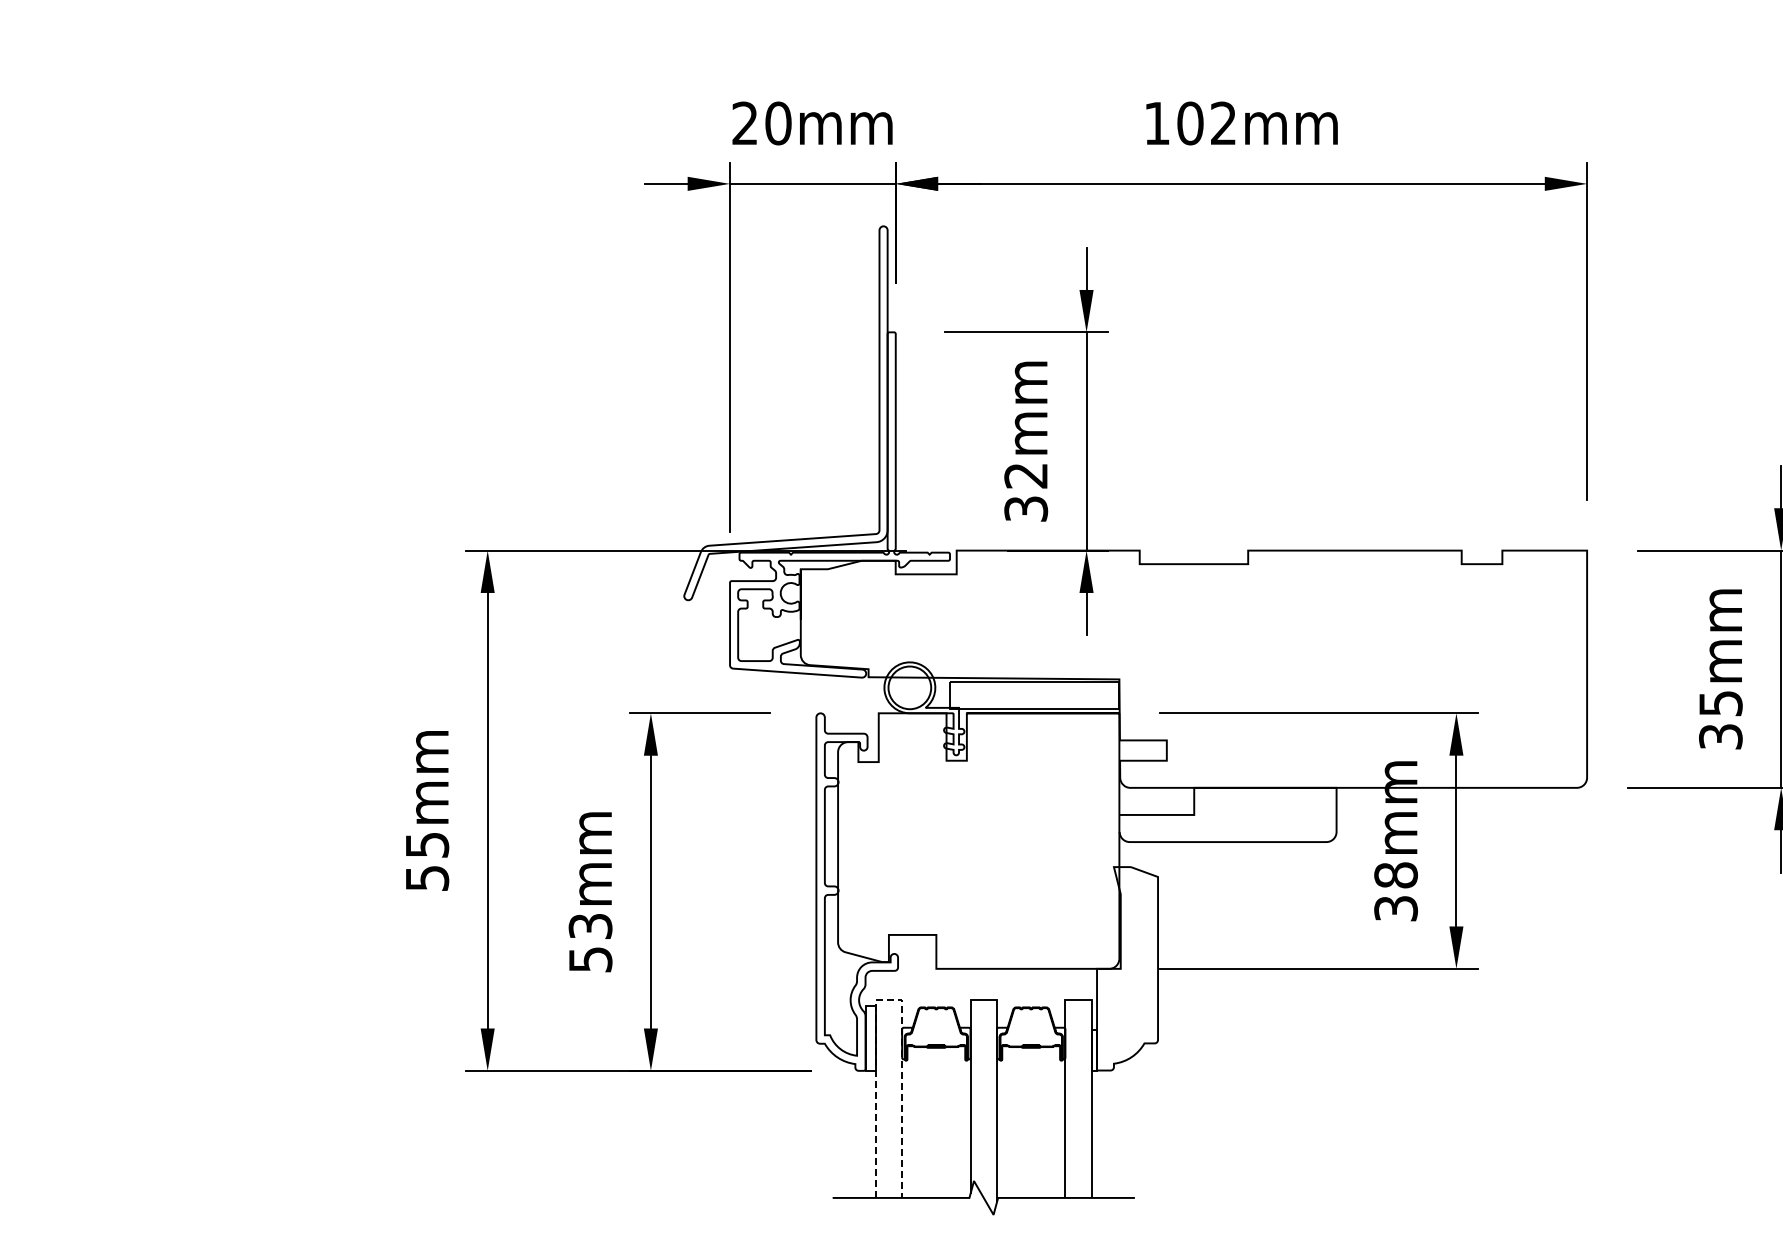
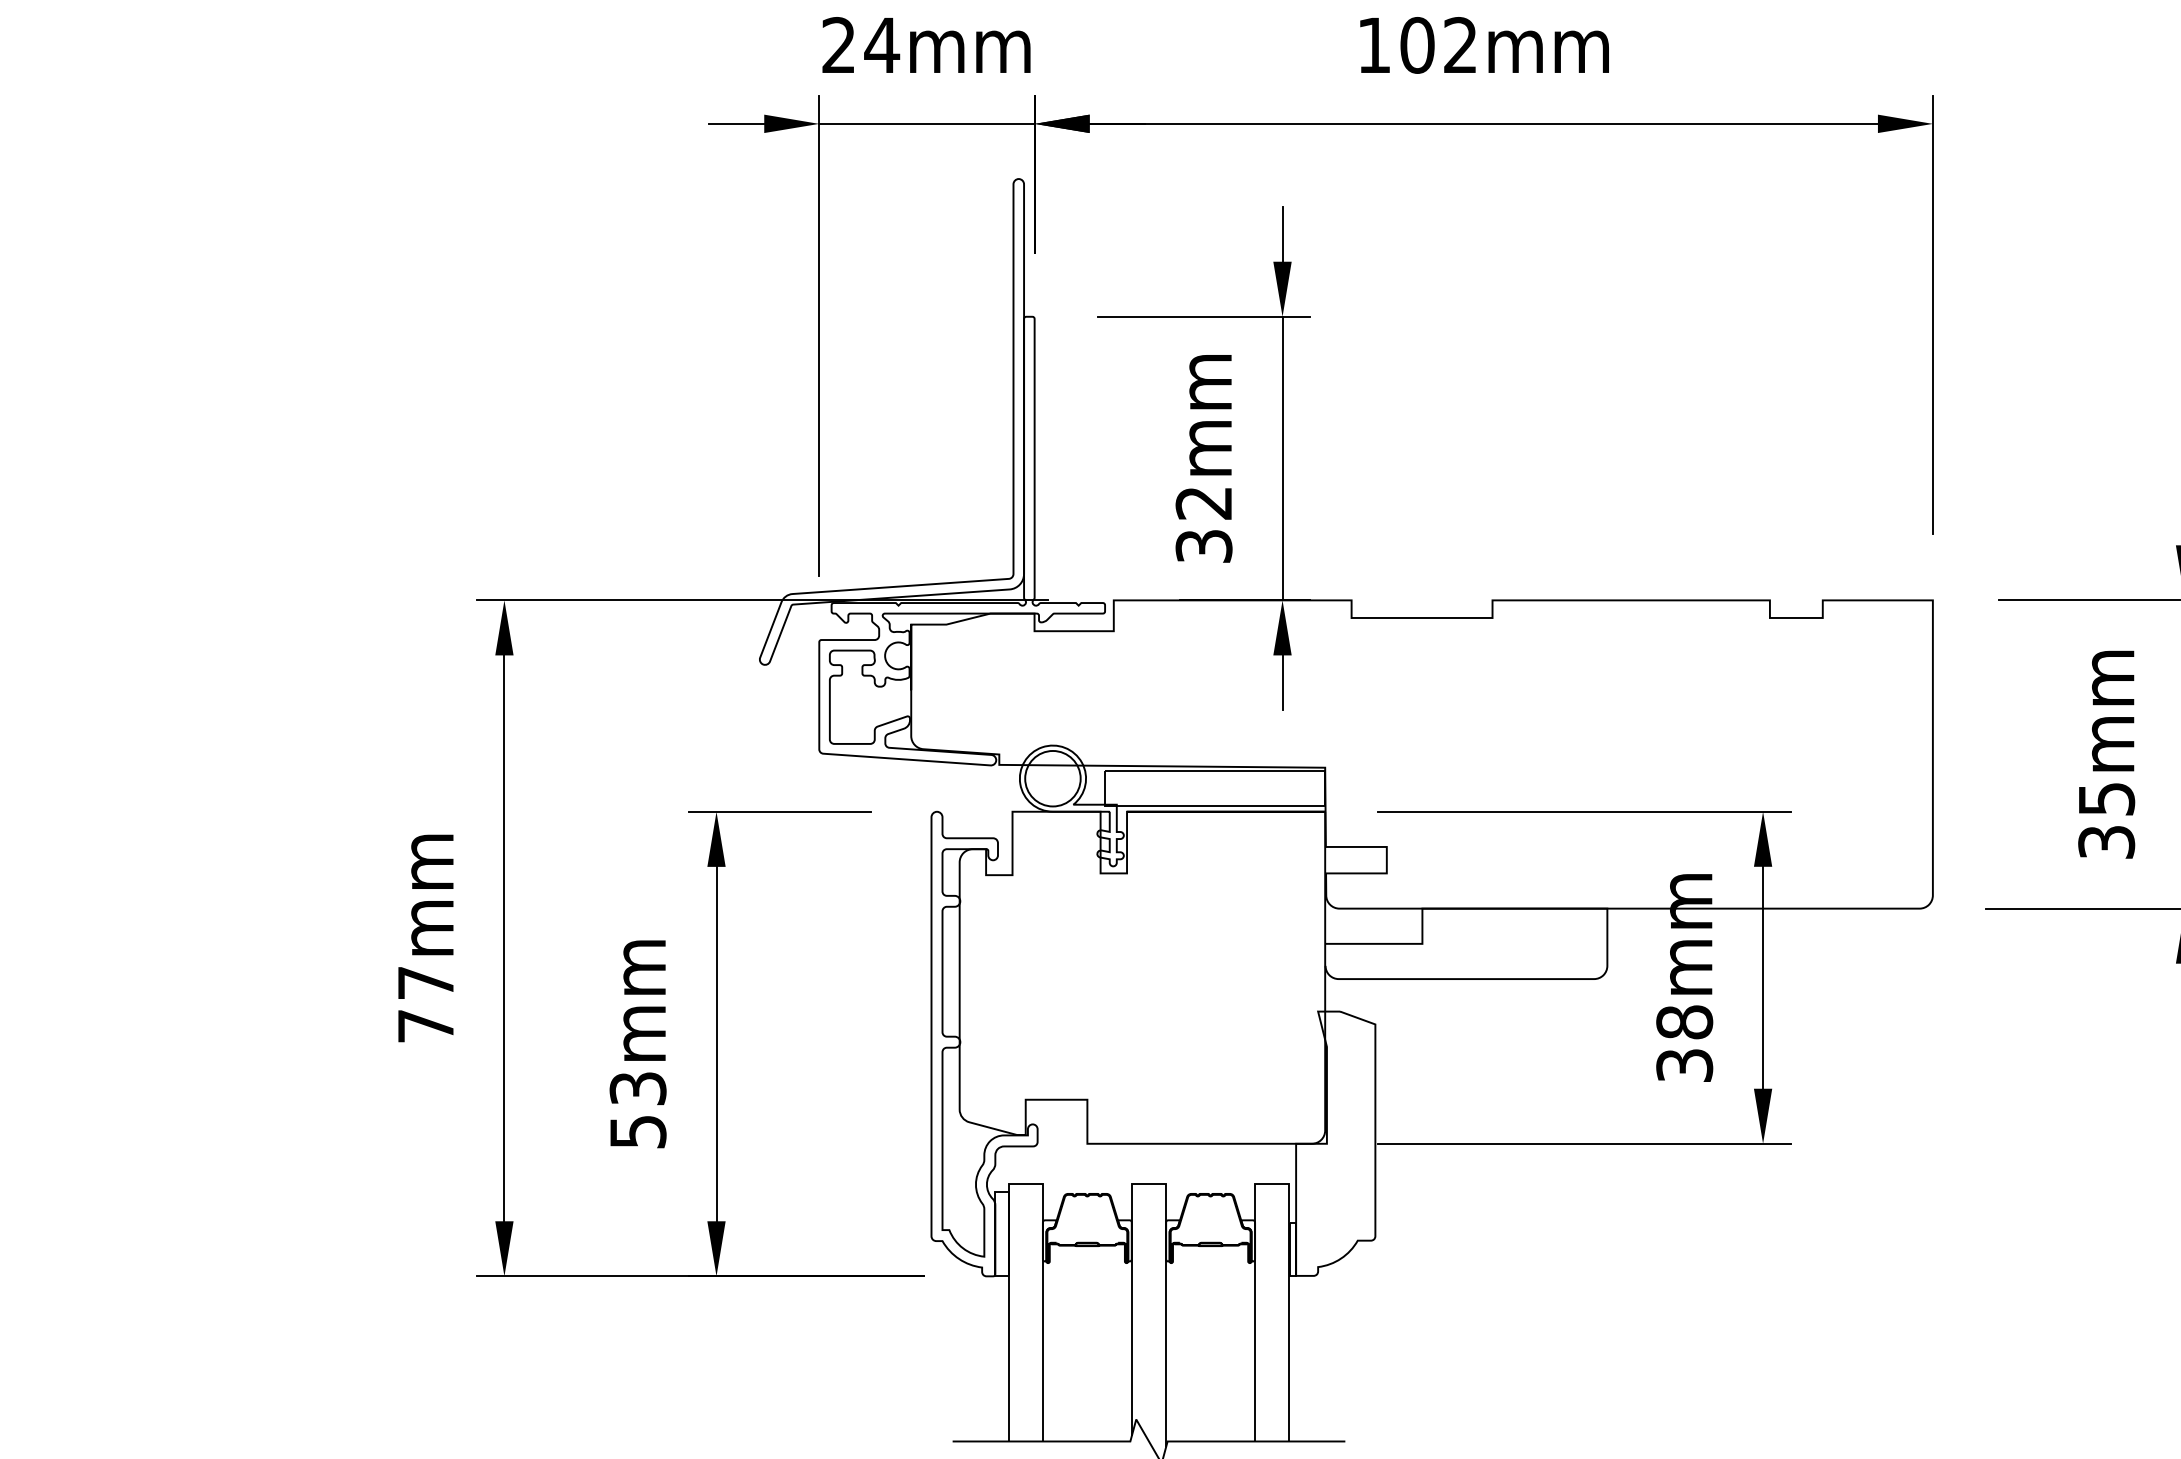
text: (778, 123) -> (882, 45), 20mm -> 24mm
text: (427, 861) -> (426, 1004), 55mm -> 77mm
line: (889, 999) -> (1026, 1183), dashed -> solid

